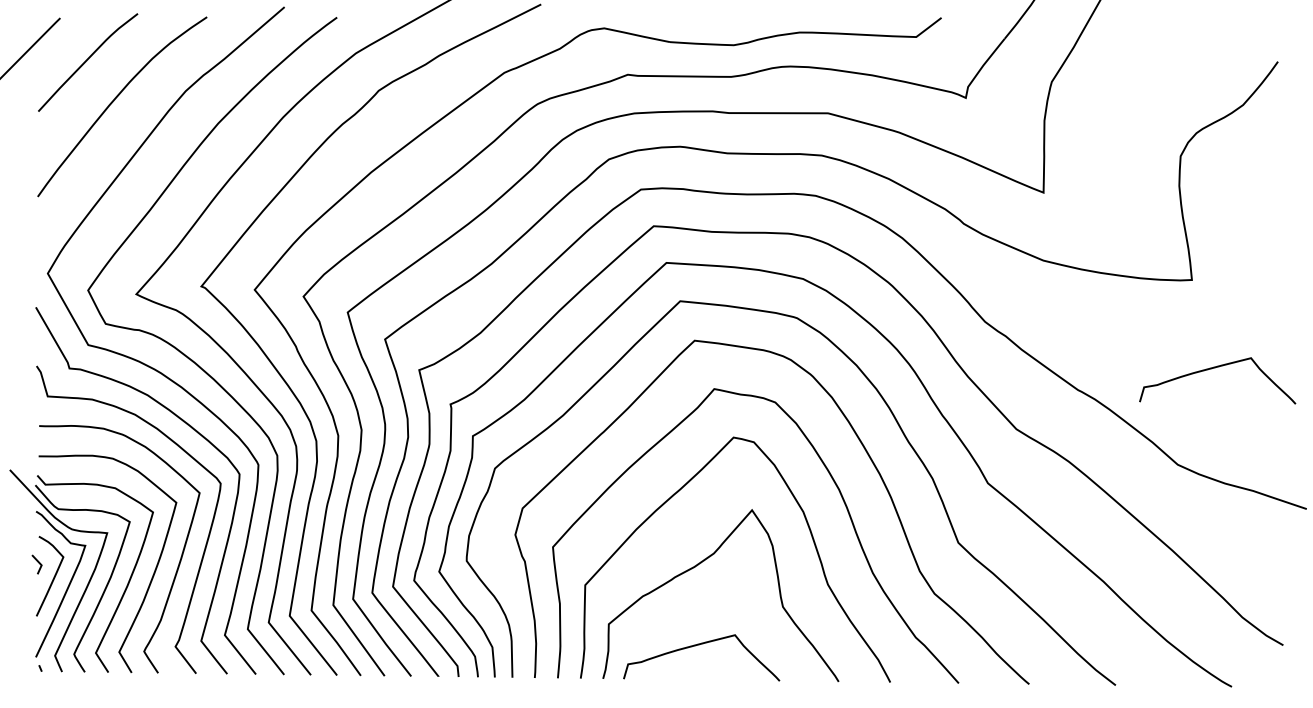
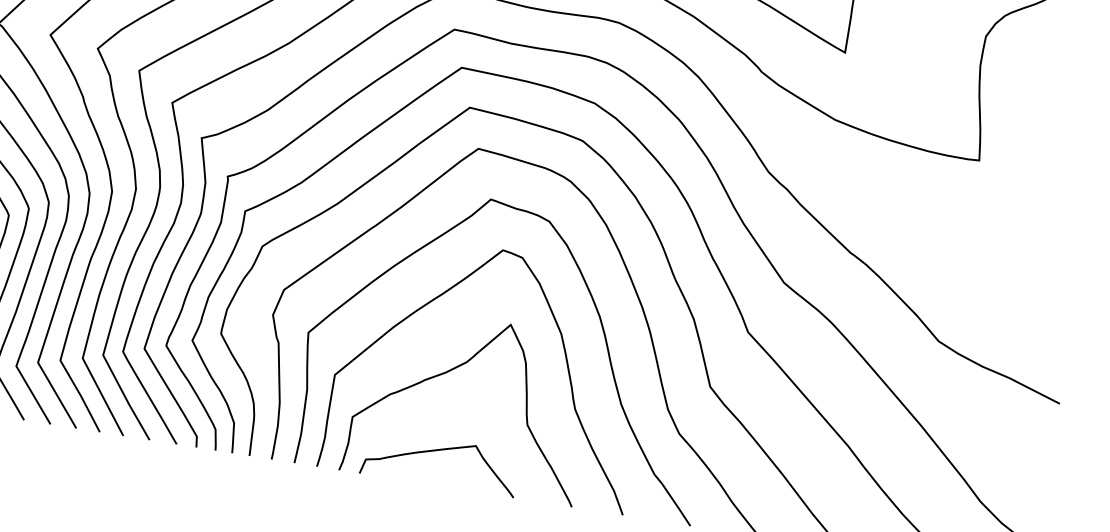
curve: (1215, 368) -> (989, 251), removed

